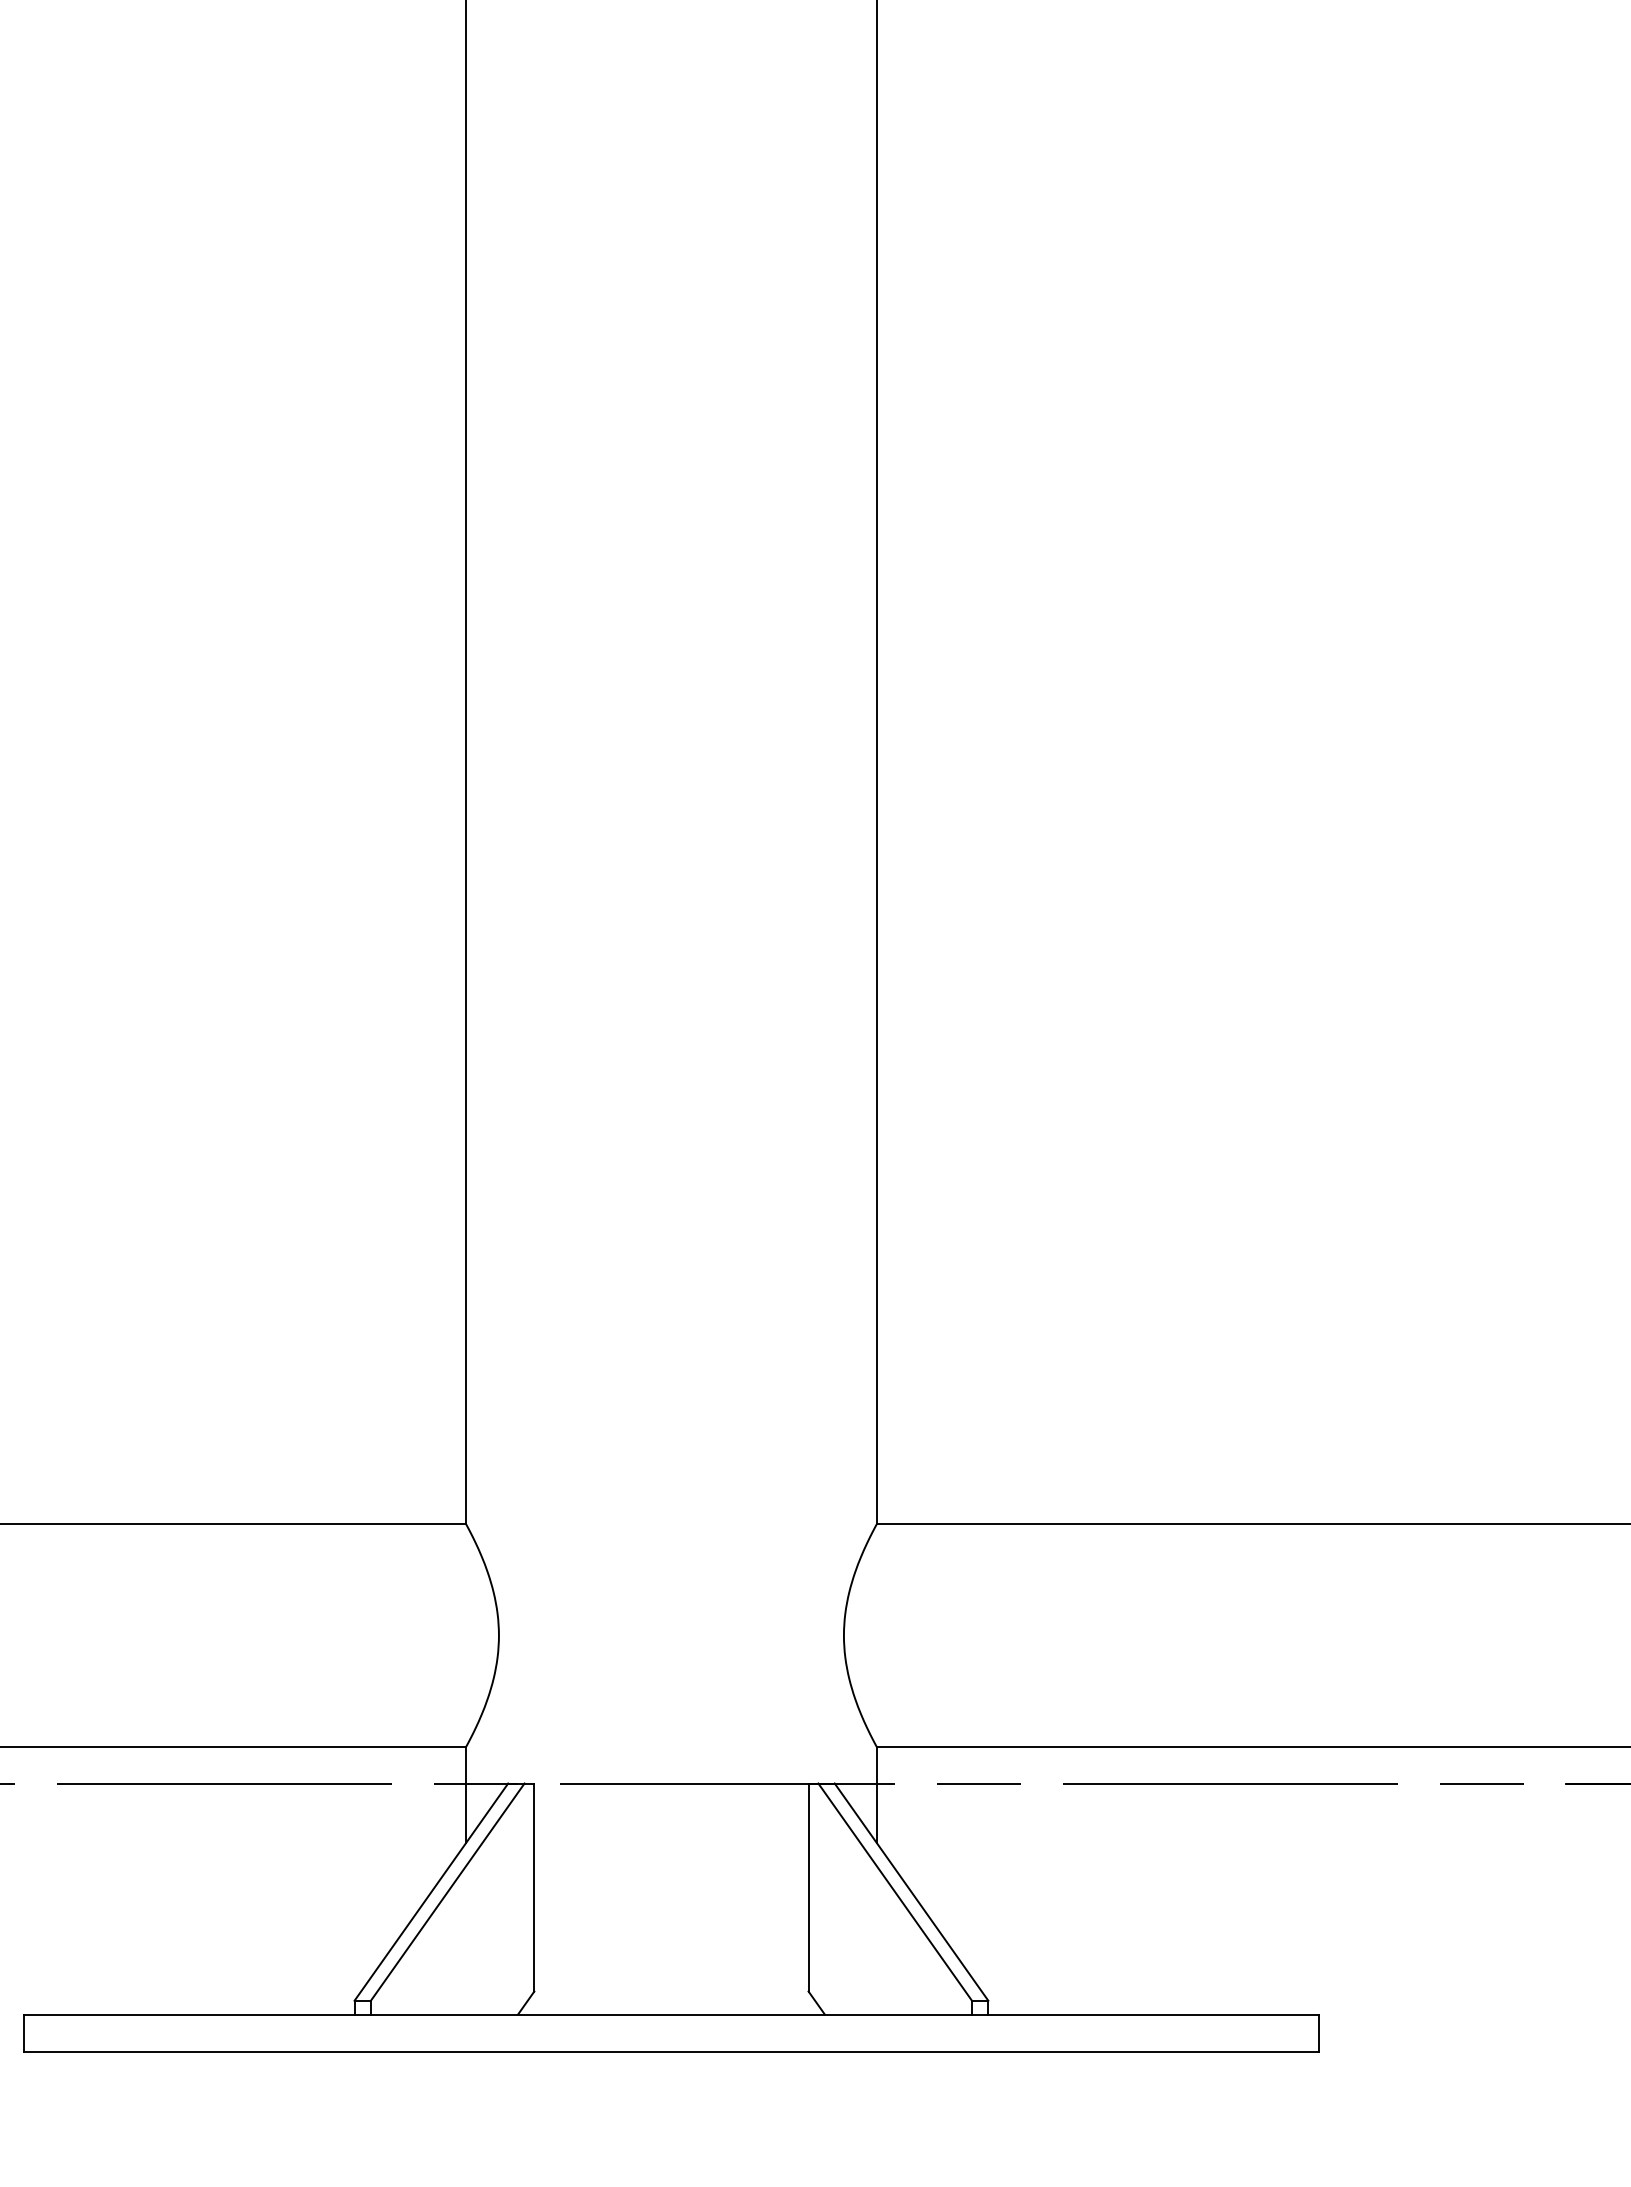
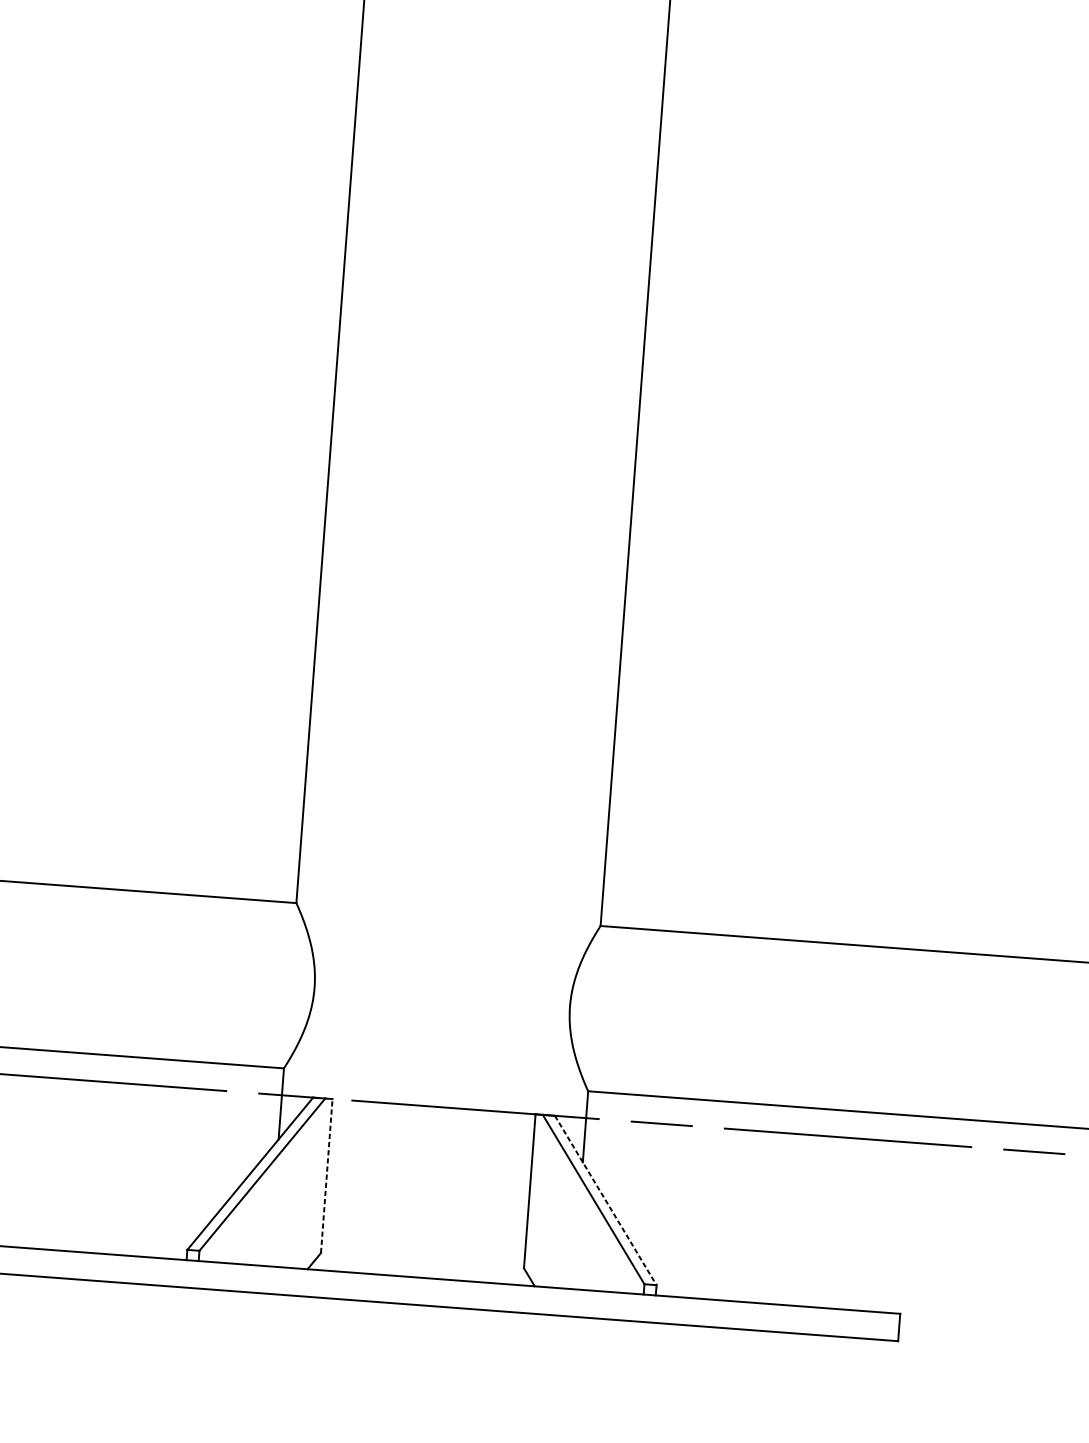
line: (534, 1887) -> (326, 1176), solid -> dashed
line: (911, 1892) -> (605, 1200), solid -> dashed

